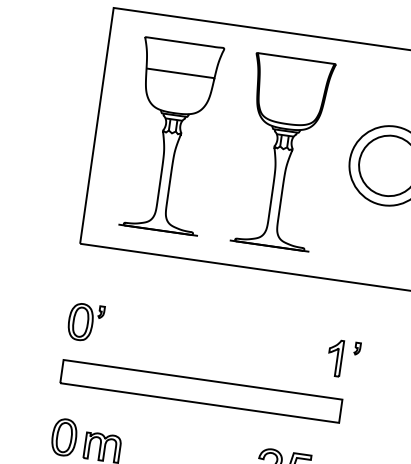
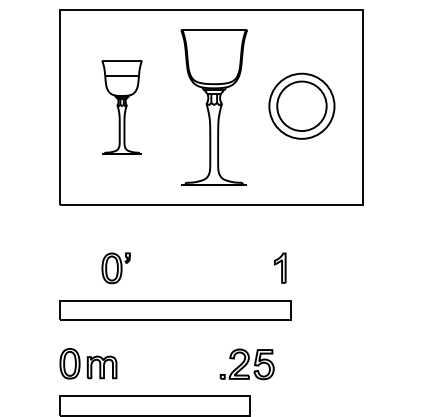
part: (170, 136) -> (121, 107), size x0.6
part: (84, 322) -> (115, 268), moved
part: (357, 348) -> (297, 257), removed

